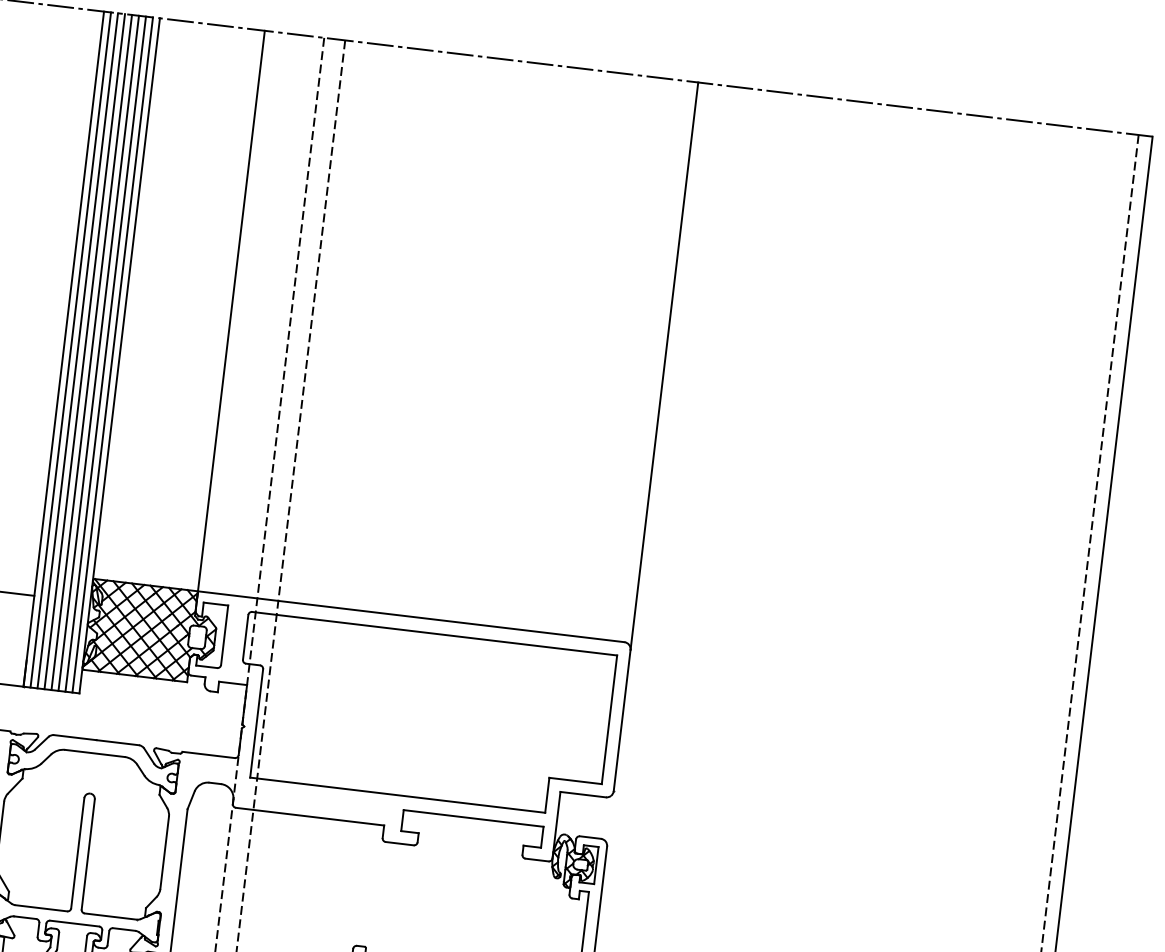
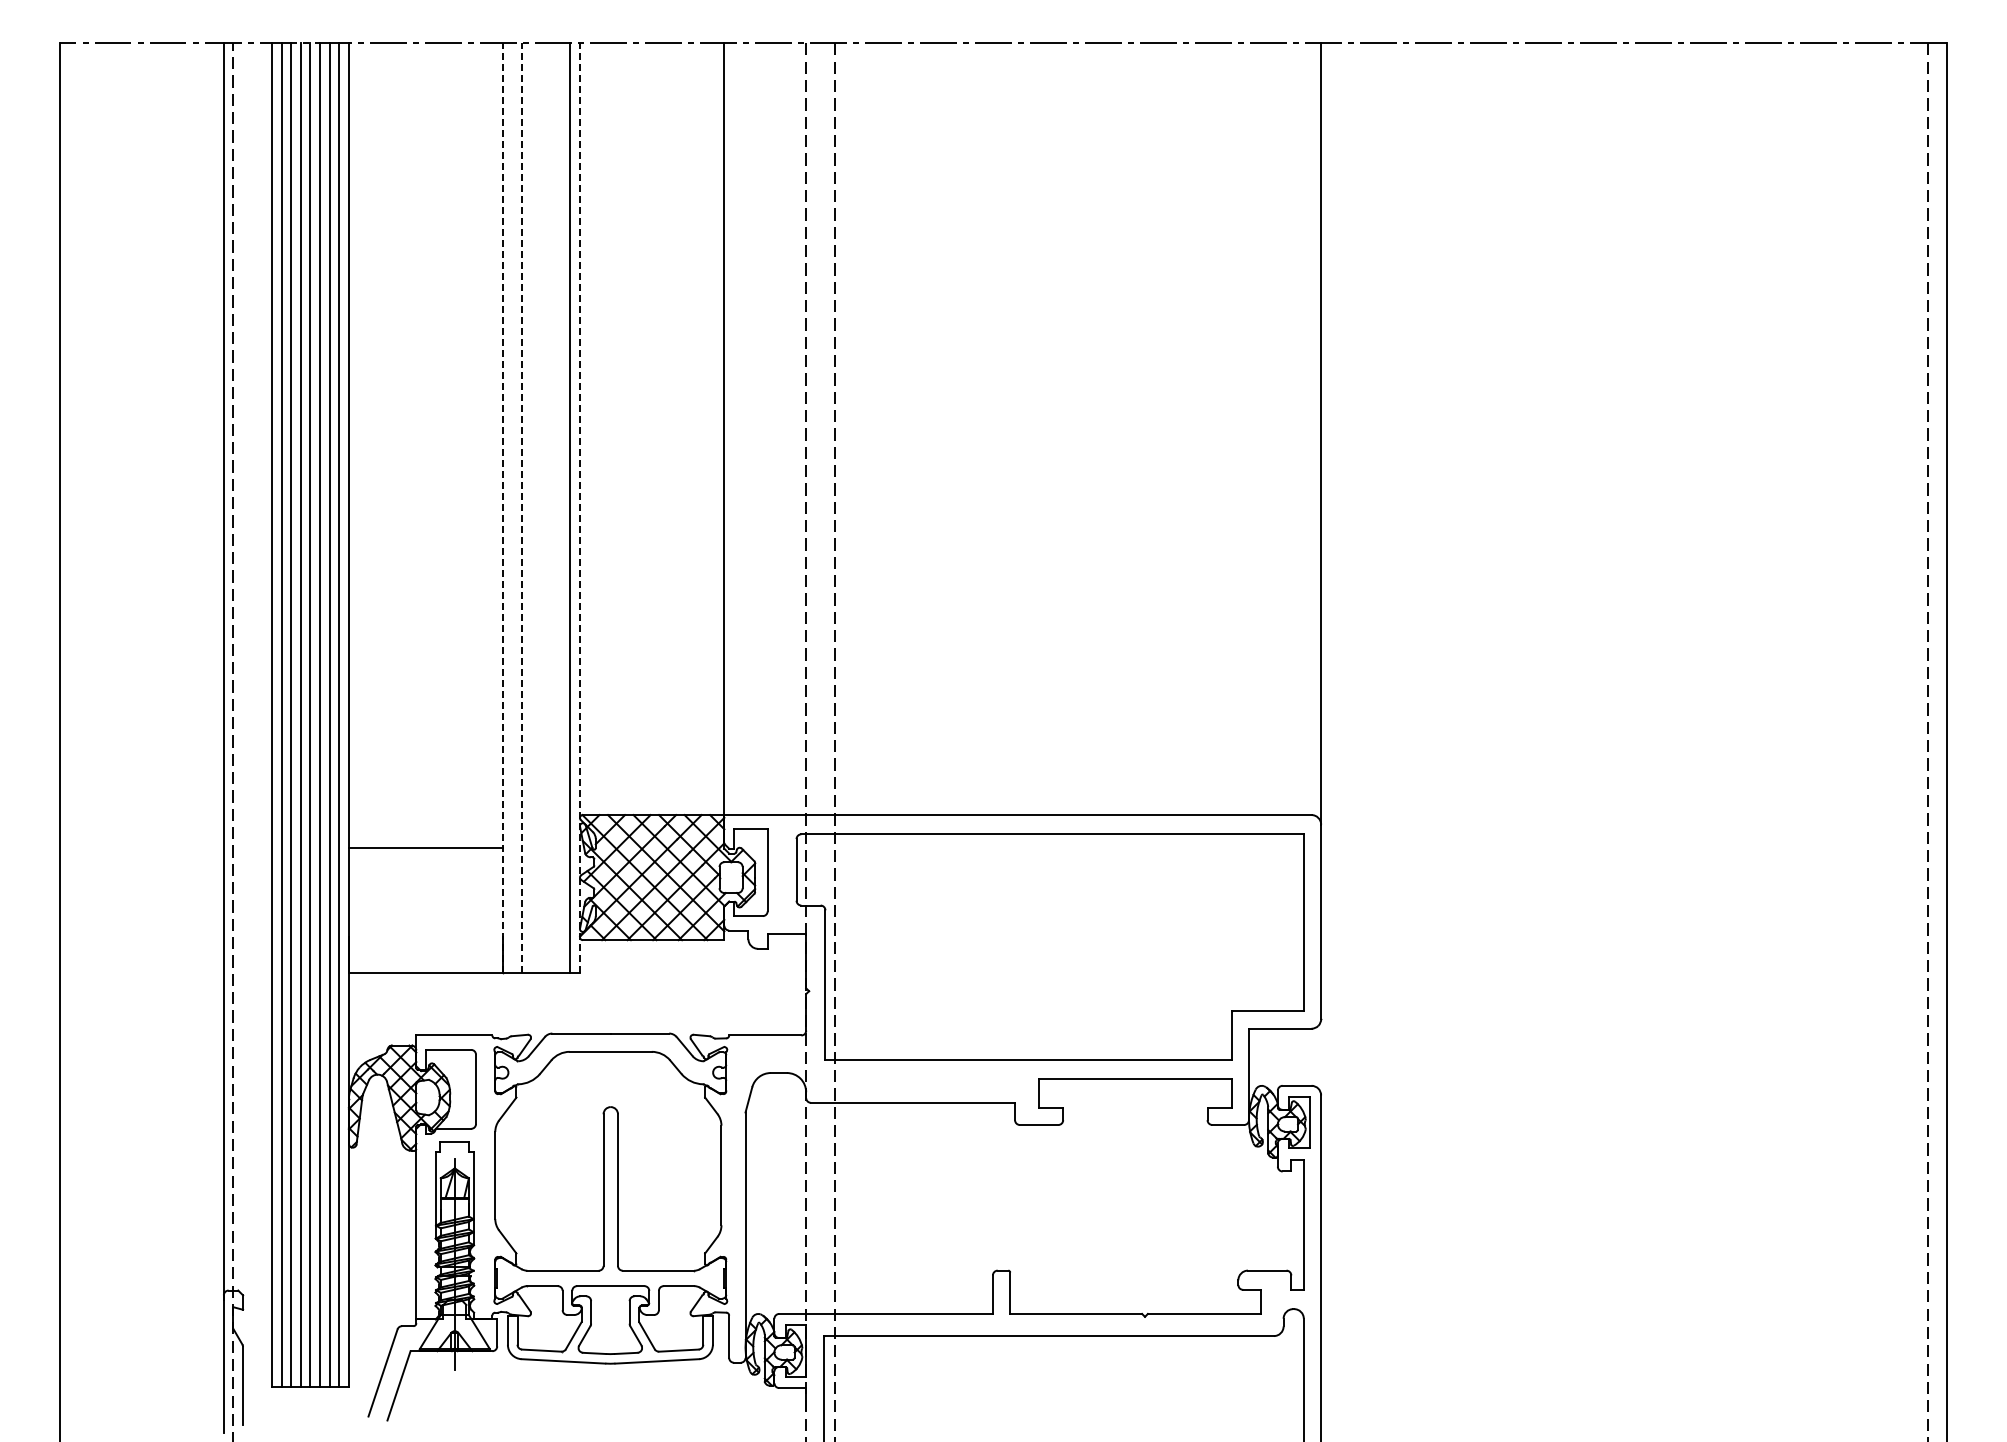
line: (63, 349) -> (502, 508), solid -> dashed
line: (70, 349) -> (512, 507), removed
line: (77, 351) -> (522, 508), solid -> dashed
line: (84, 351) -> (531, 507), removed
line: (91, 352) -> (541, 507), removed
line: (99, 352) -> (551, 507), removed
line: (105, 353) -> (560, 507), removed
line: (119, 356) -> (579, 508), solid -> dashed

